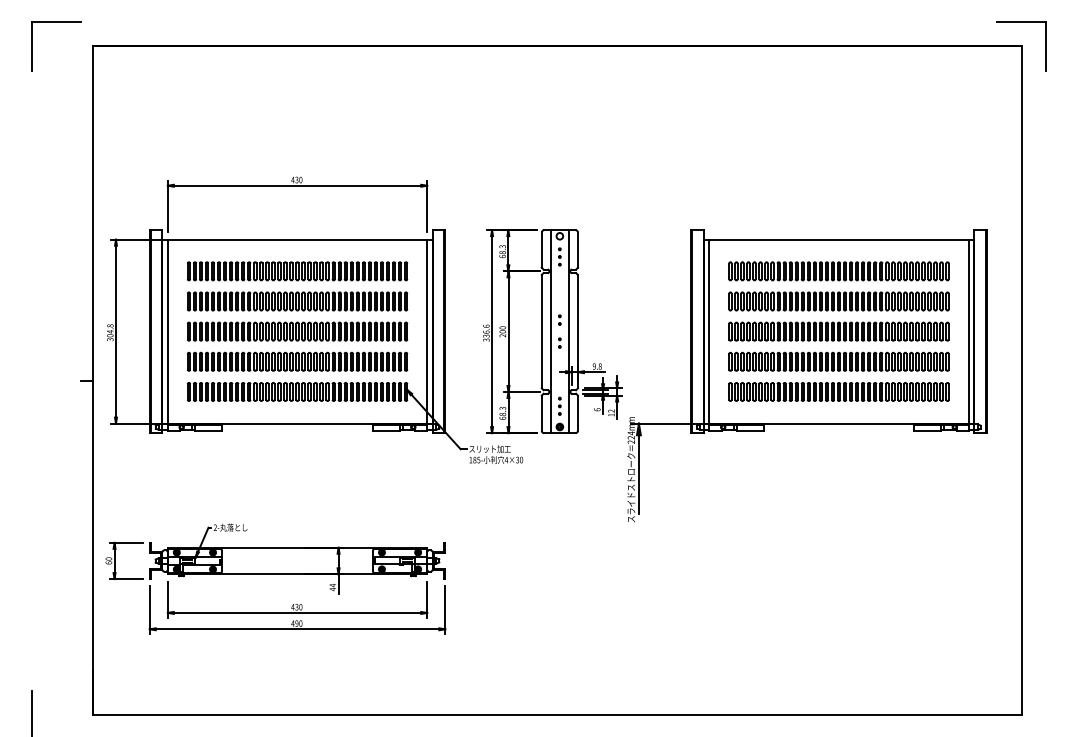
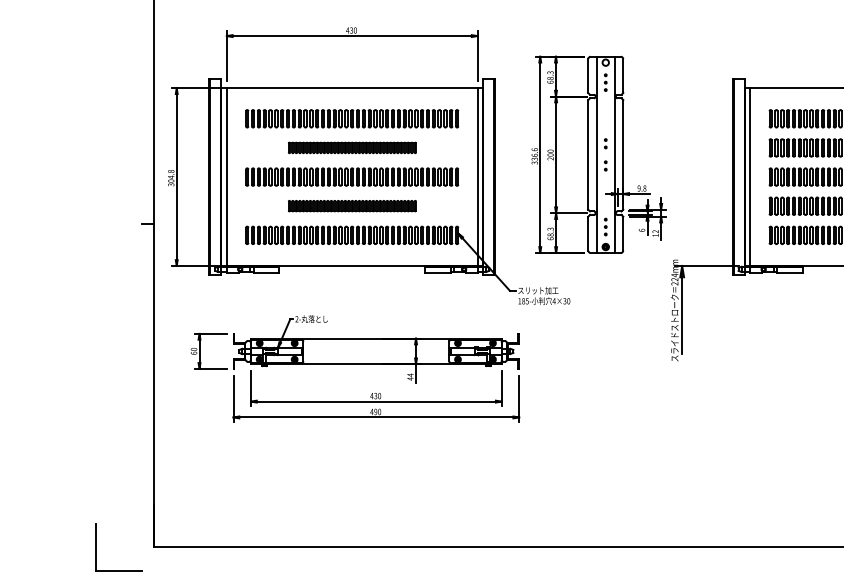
part: (297, 301) -> (352, 147), size x0.6
part: (552, 331) -> (598, 154), moved
part: (297, 361) -> (352, 205), size x0.6
part: (275, 578) -> (355, 368), moved

